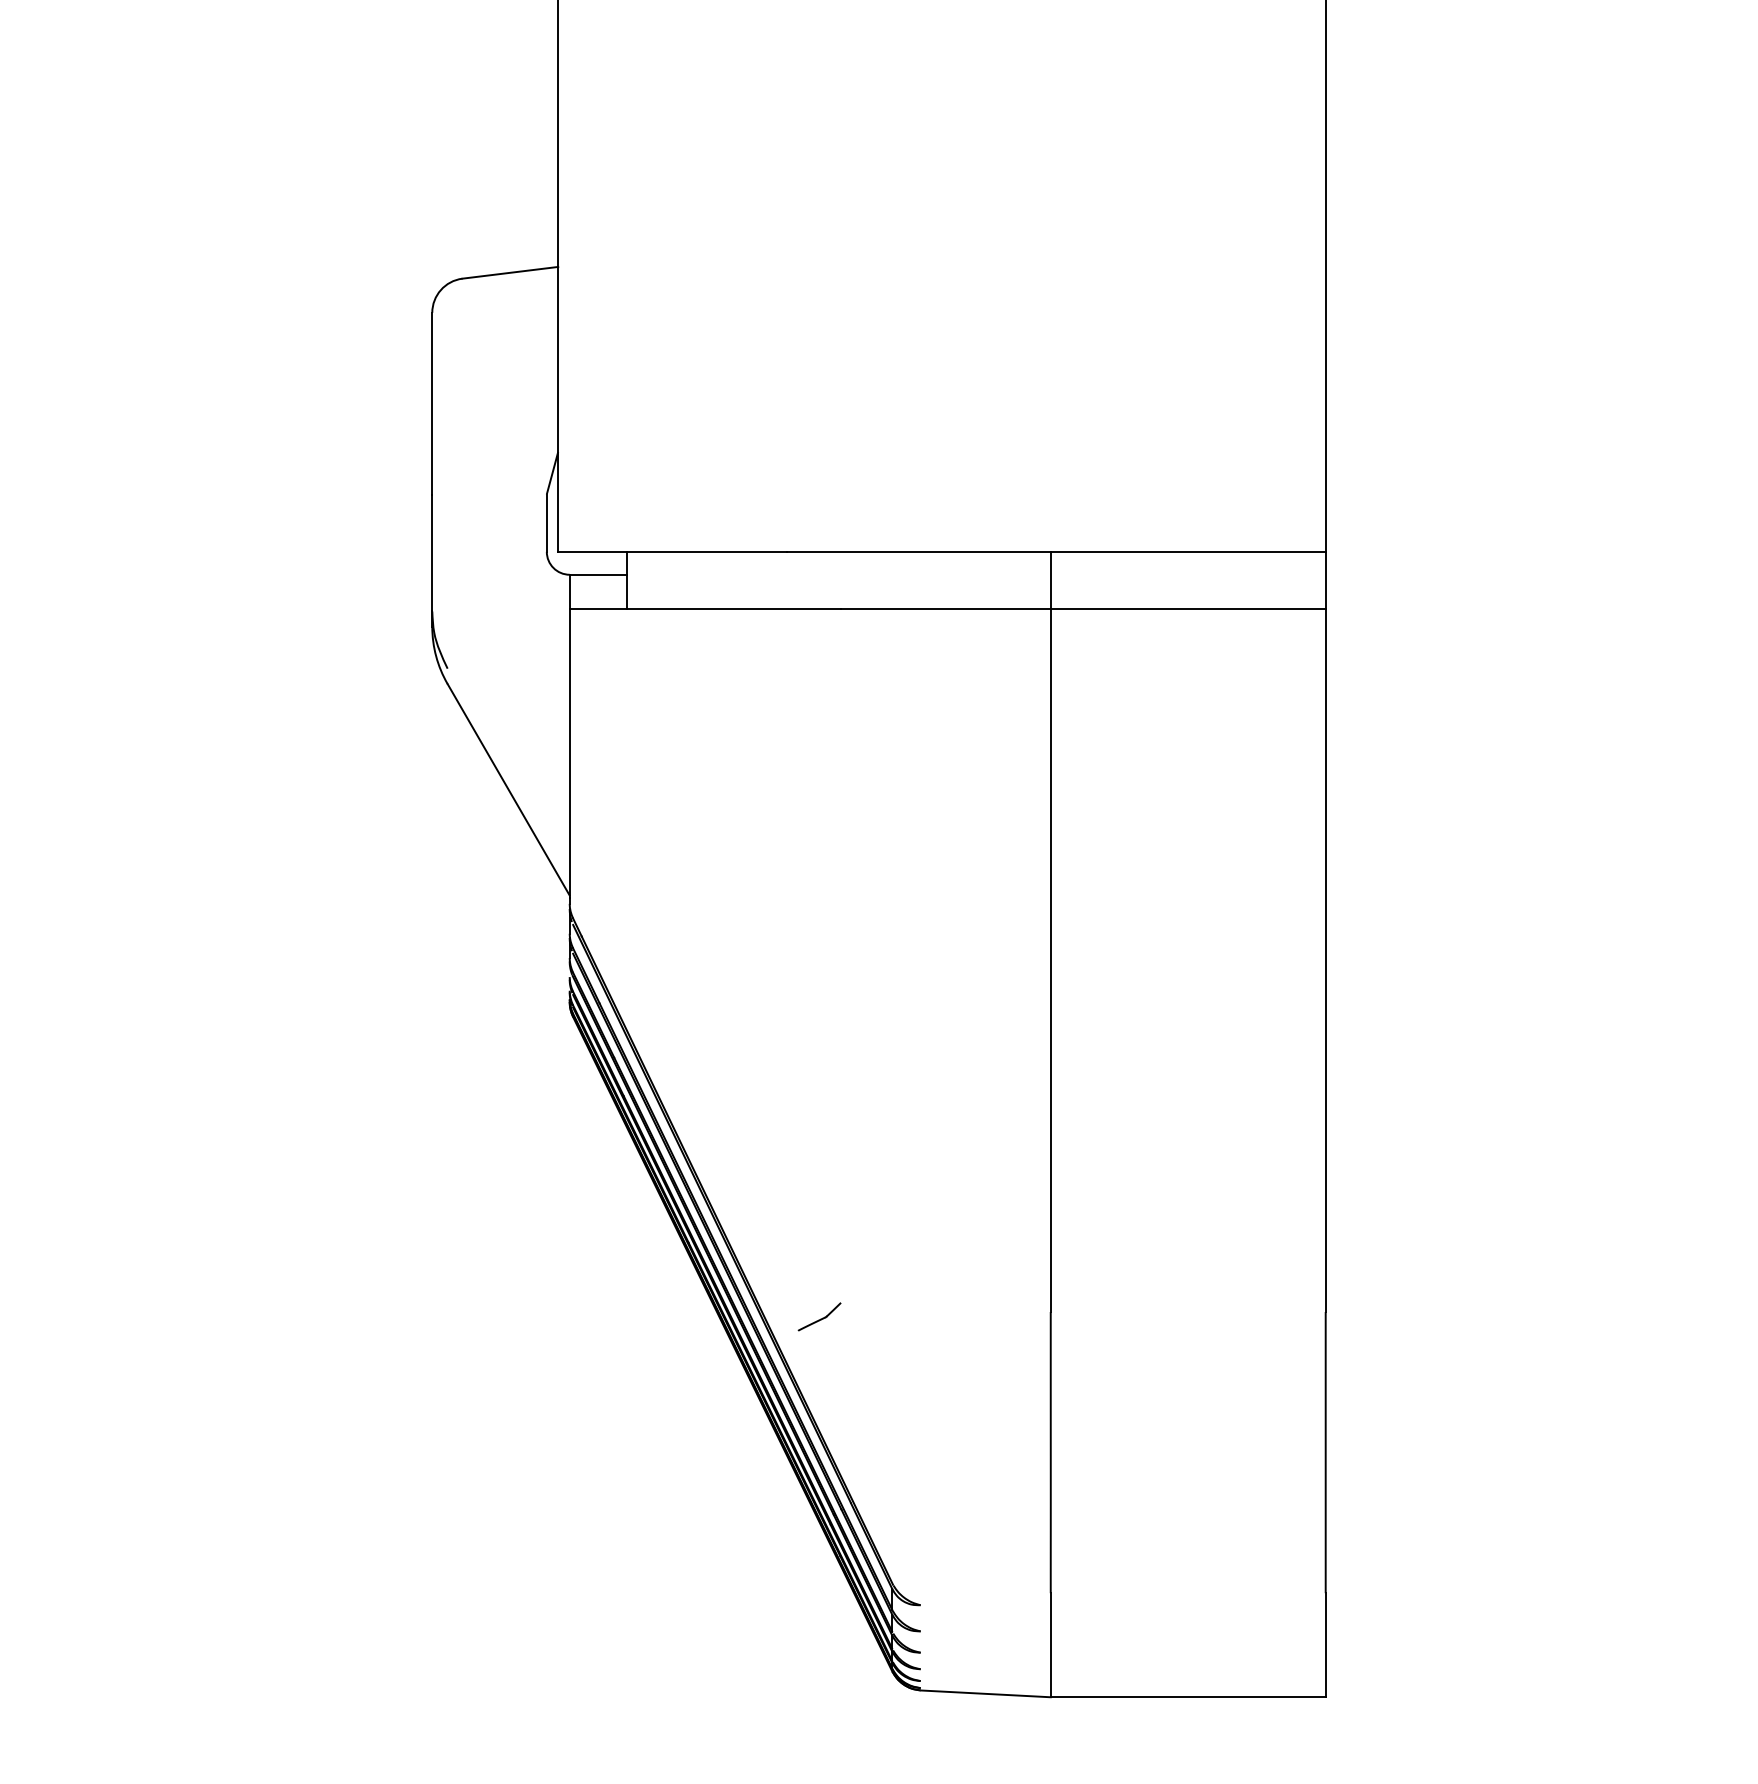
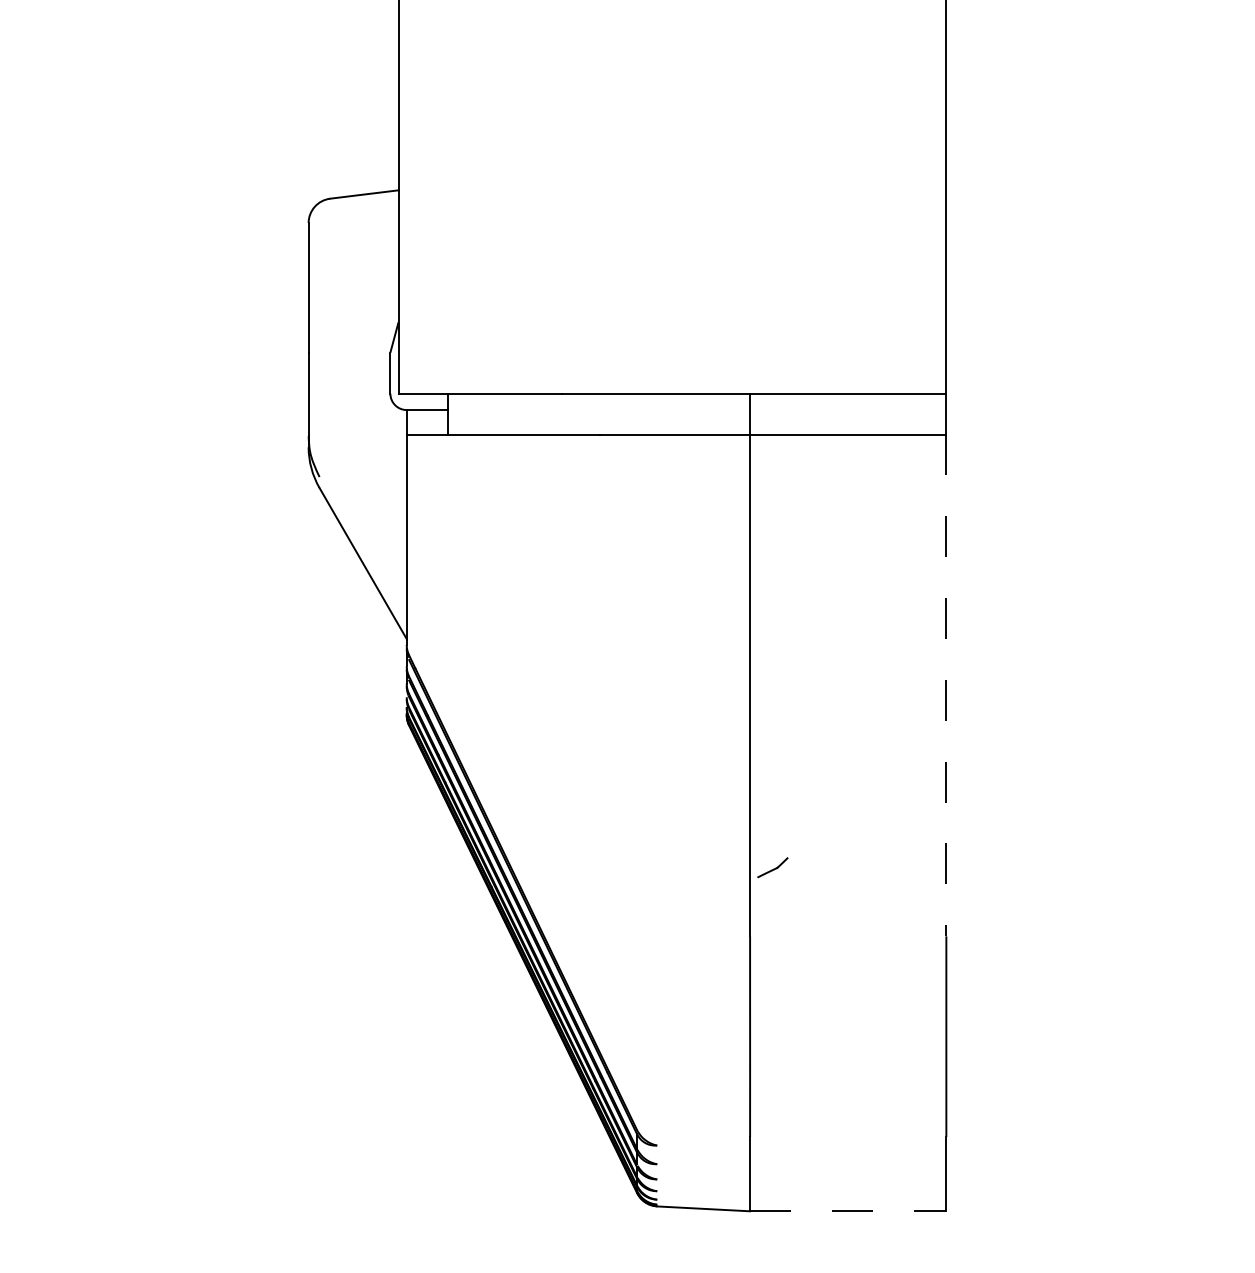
line: (1325, 961) -> (946, 686), solid -> dashed
part: (819, 1316) -> (772, 867), moved
line: (1188, 1697) -> (848, 1211), solid -> dashed

